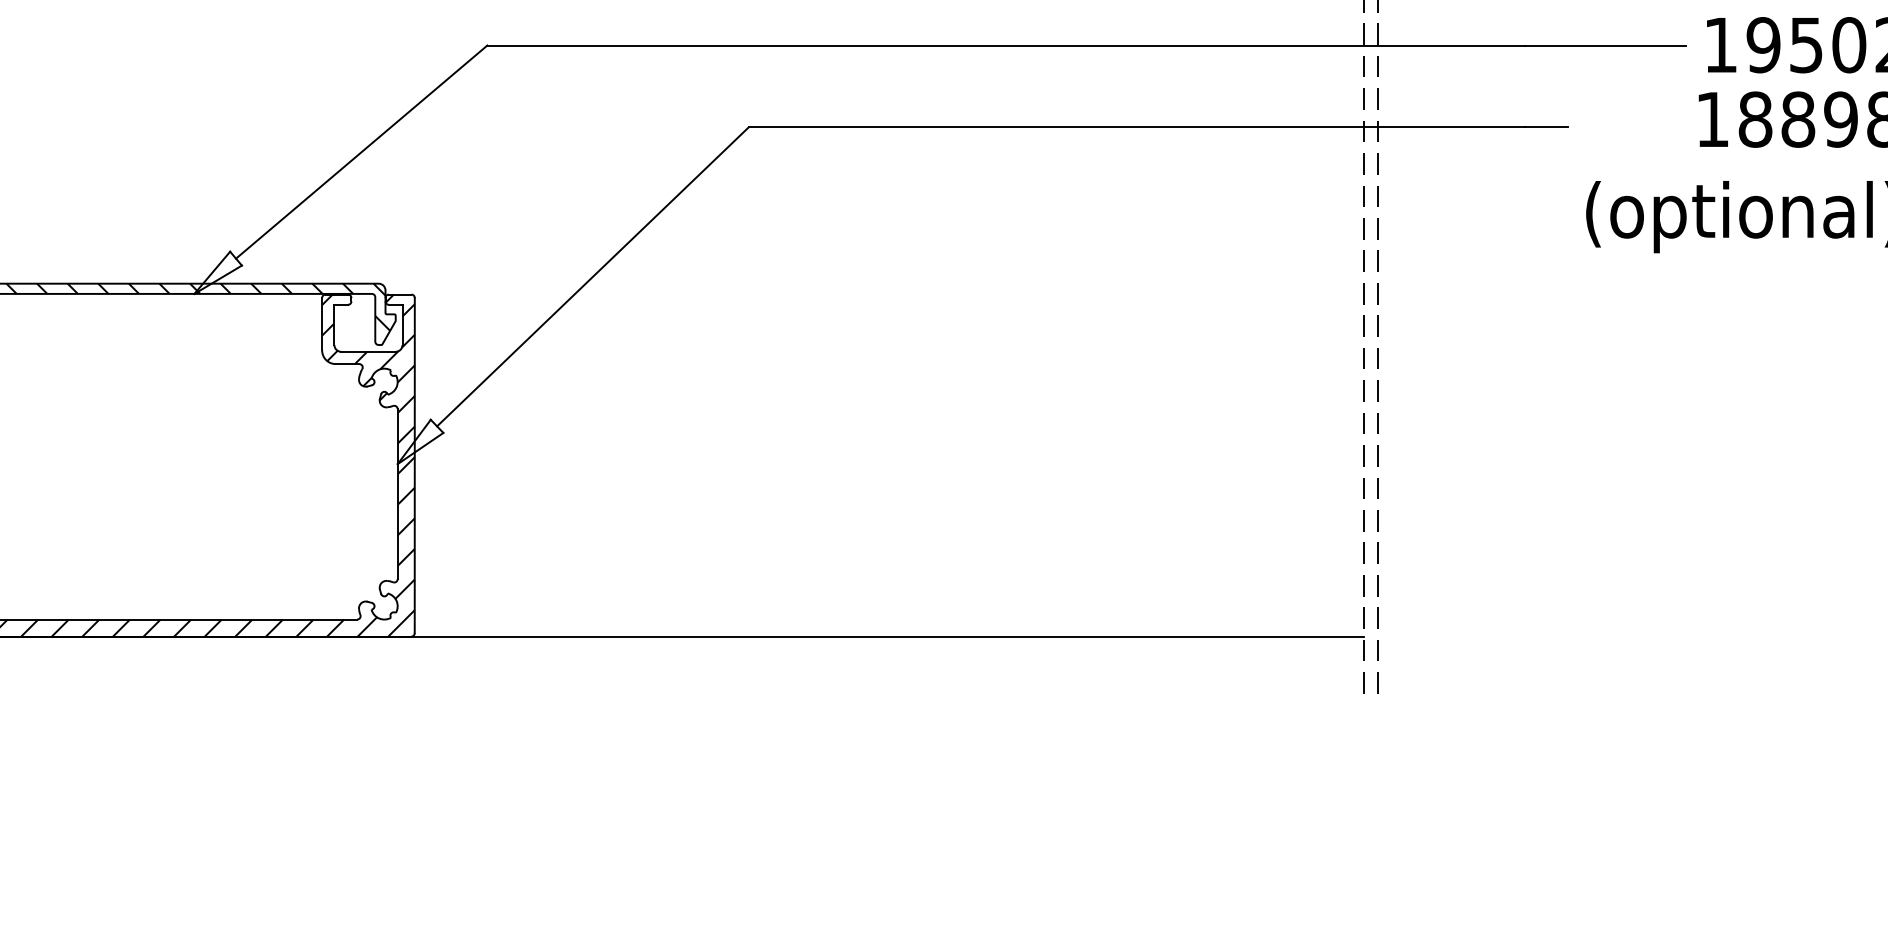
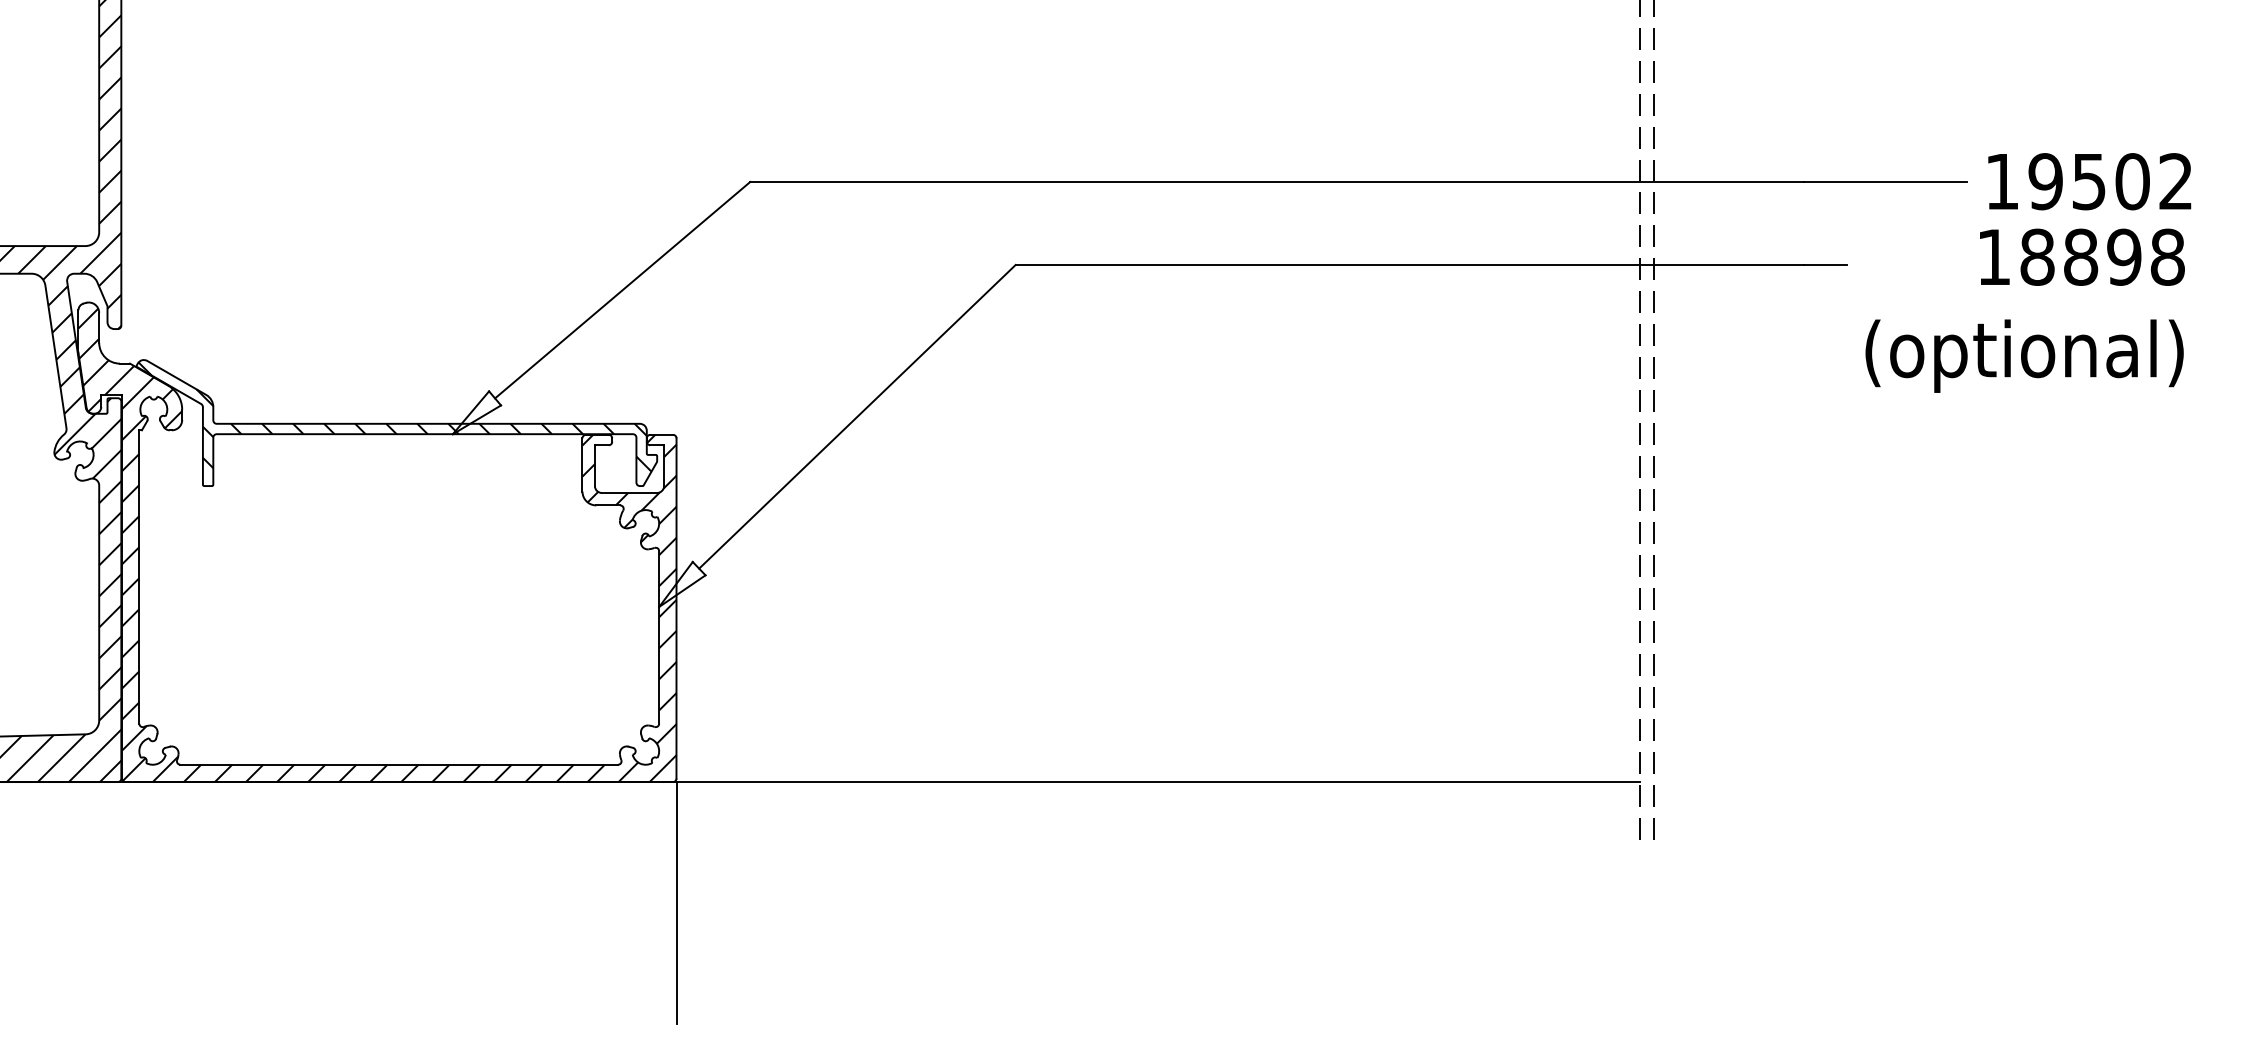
line: (414, 756) -> (676, 903), added

